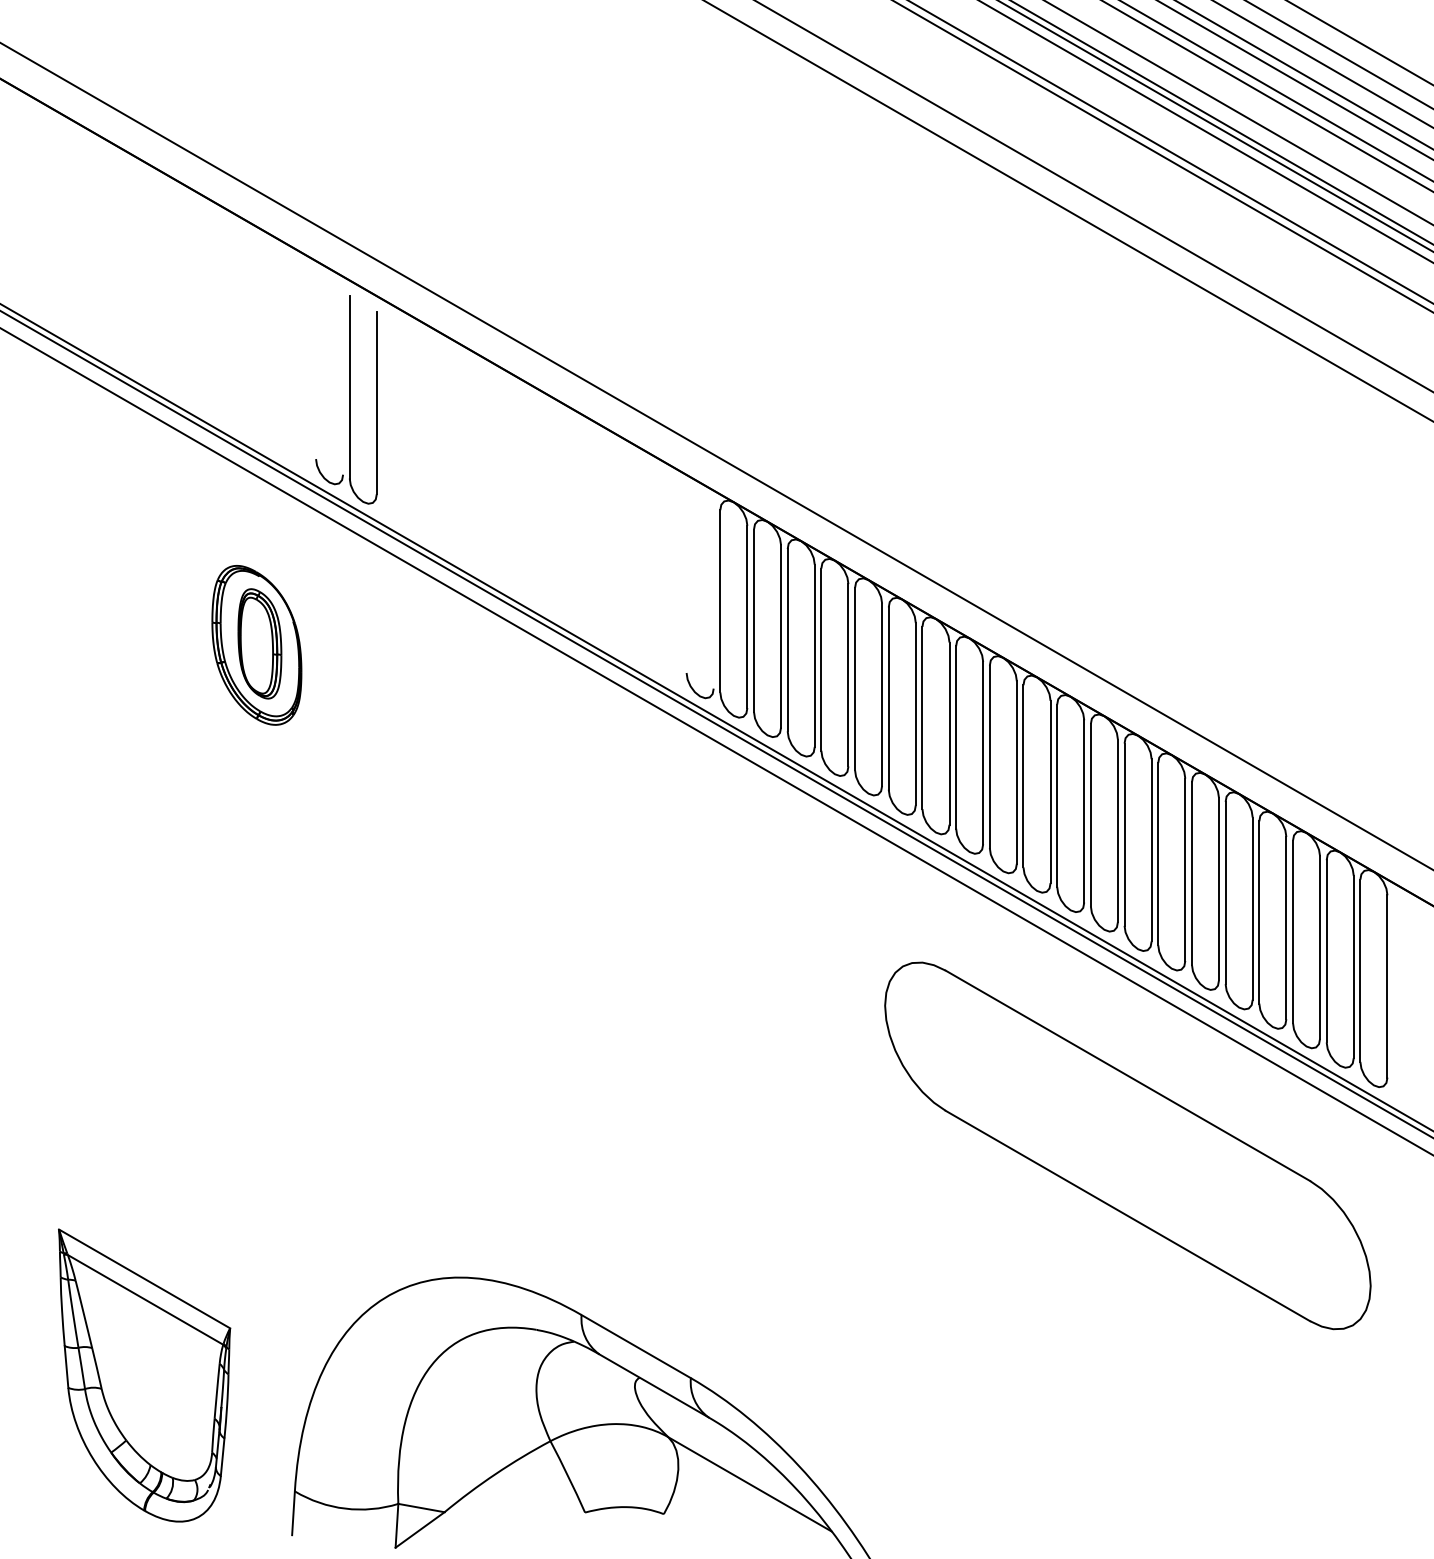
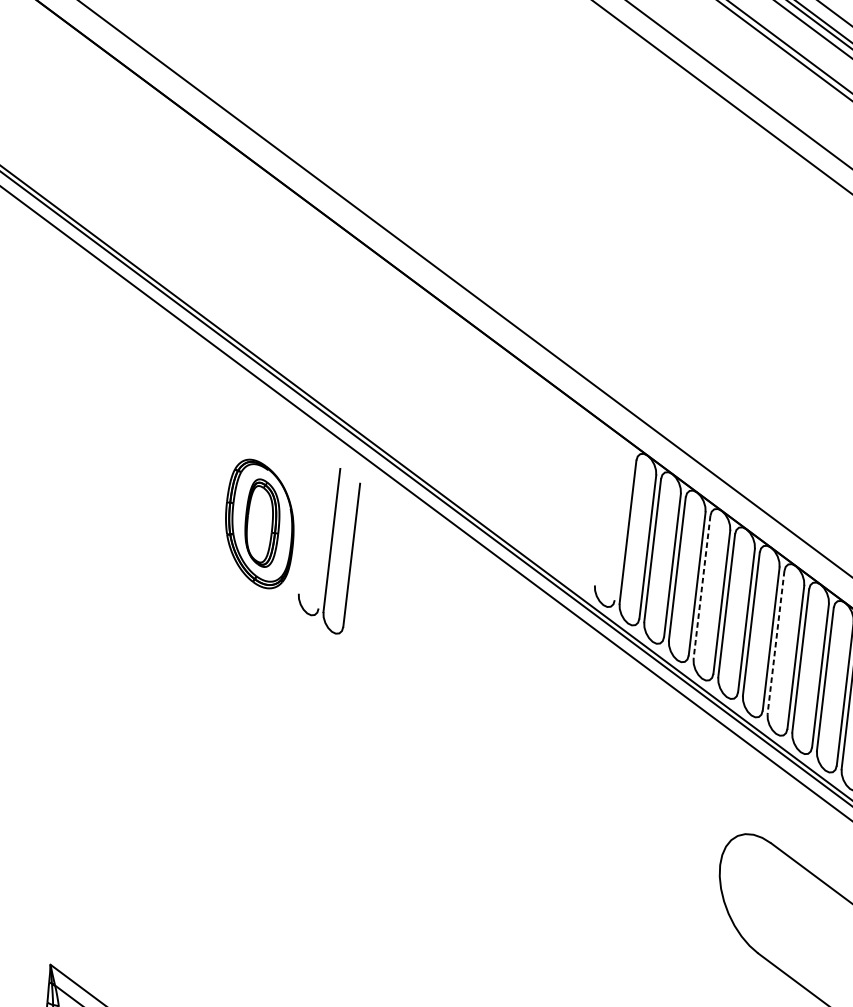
part: (346, 399) -> (328, 549), moved
line: (821, 660) -> (702, 588), solid -> dashed
line: (922, 718) -> (776, 642), solid -> dashed

